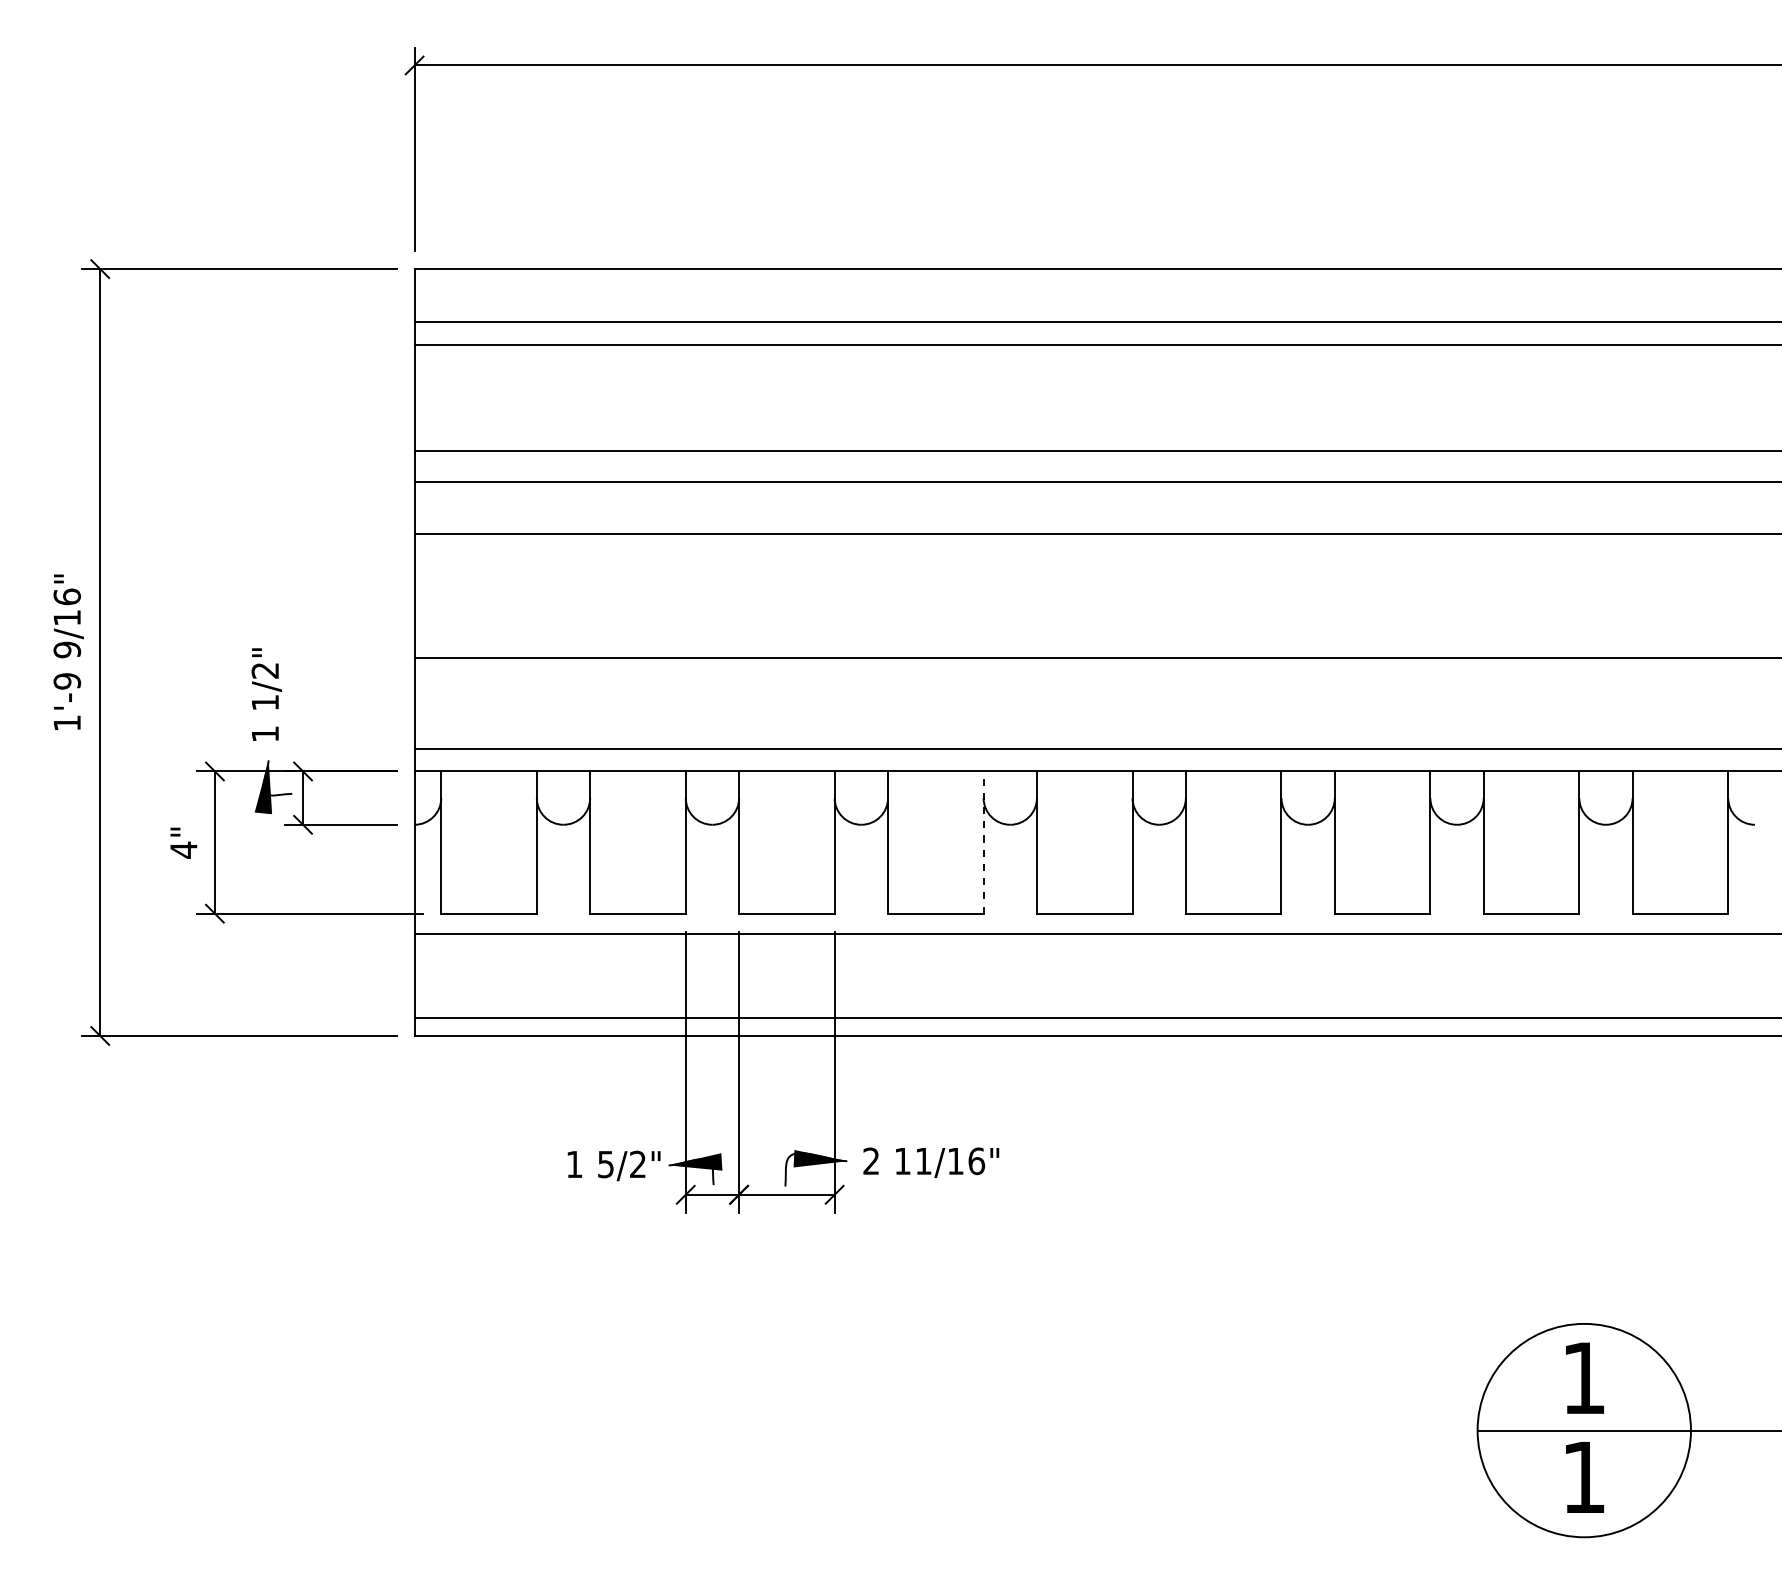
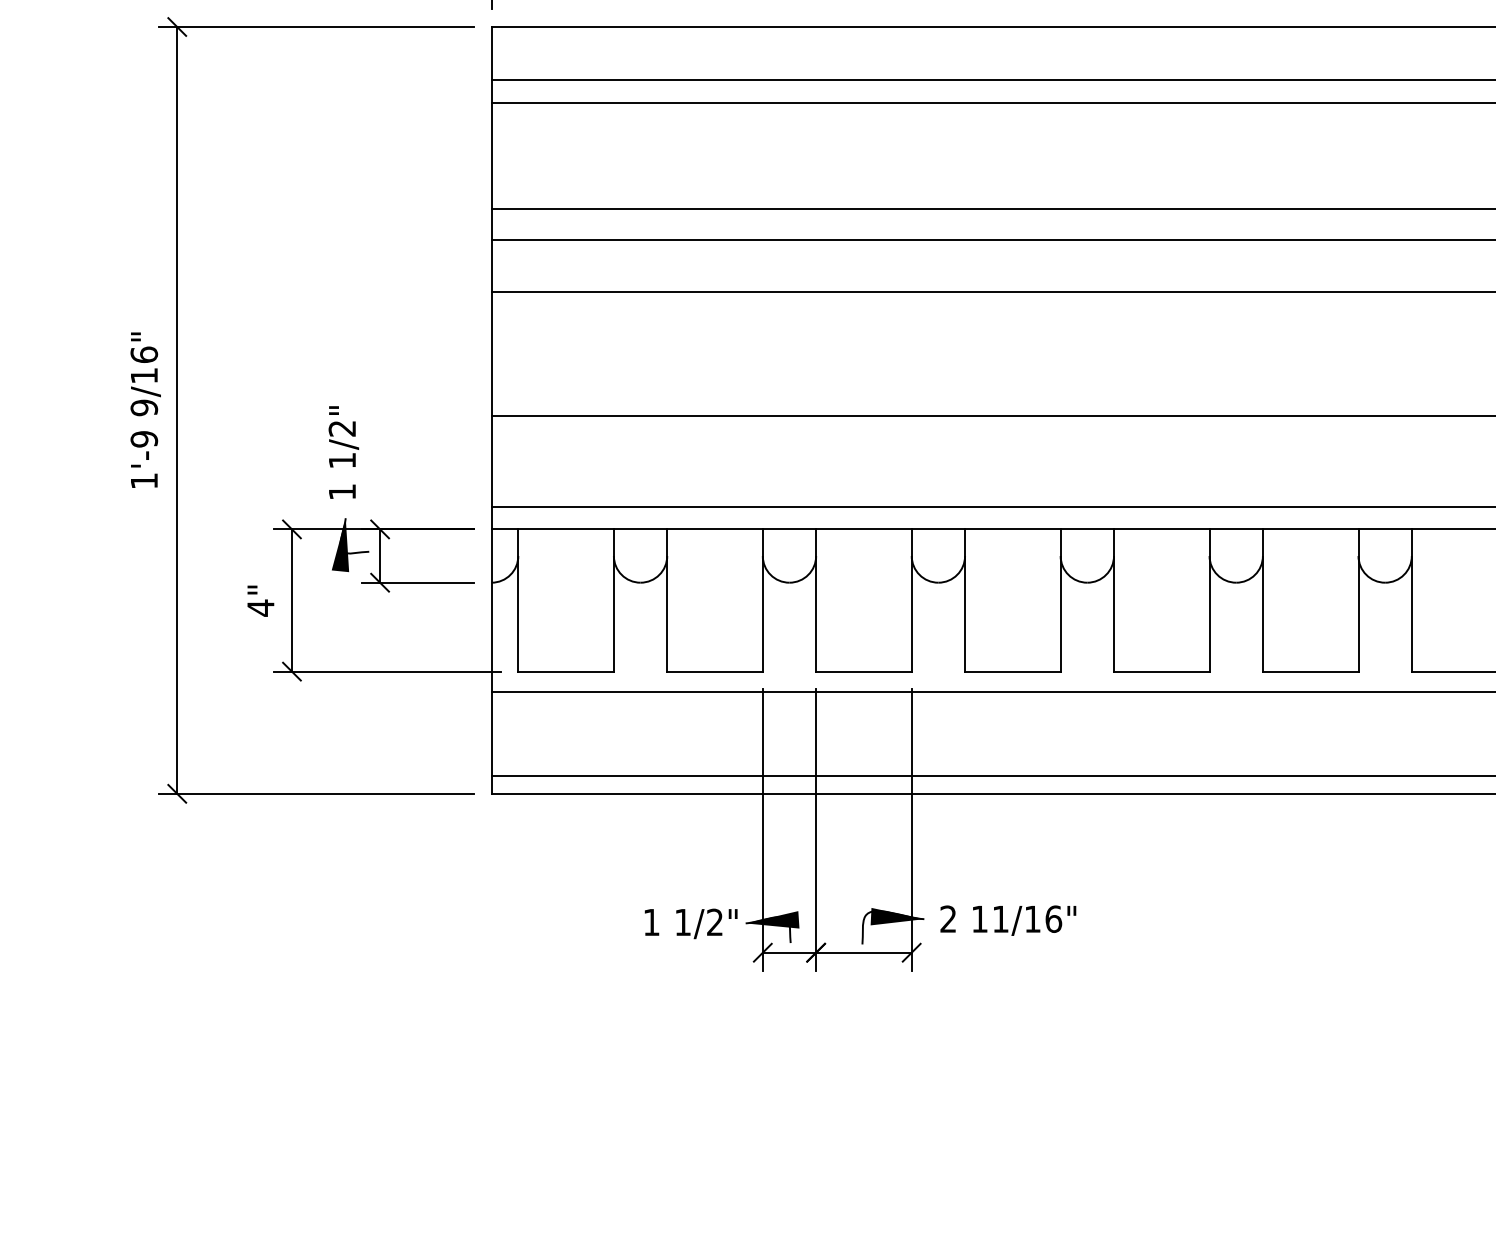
line: (983, 842) -> (1060, 600), dashed -> solid
text: (605, 1164) -> (682, 922), 5/2" -> 1/2"

